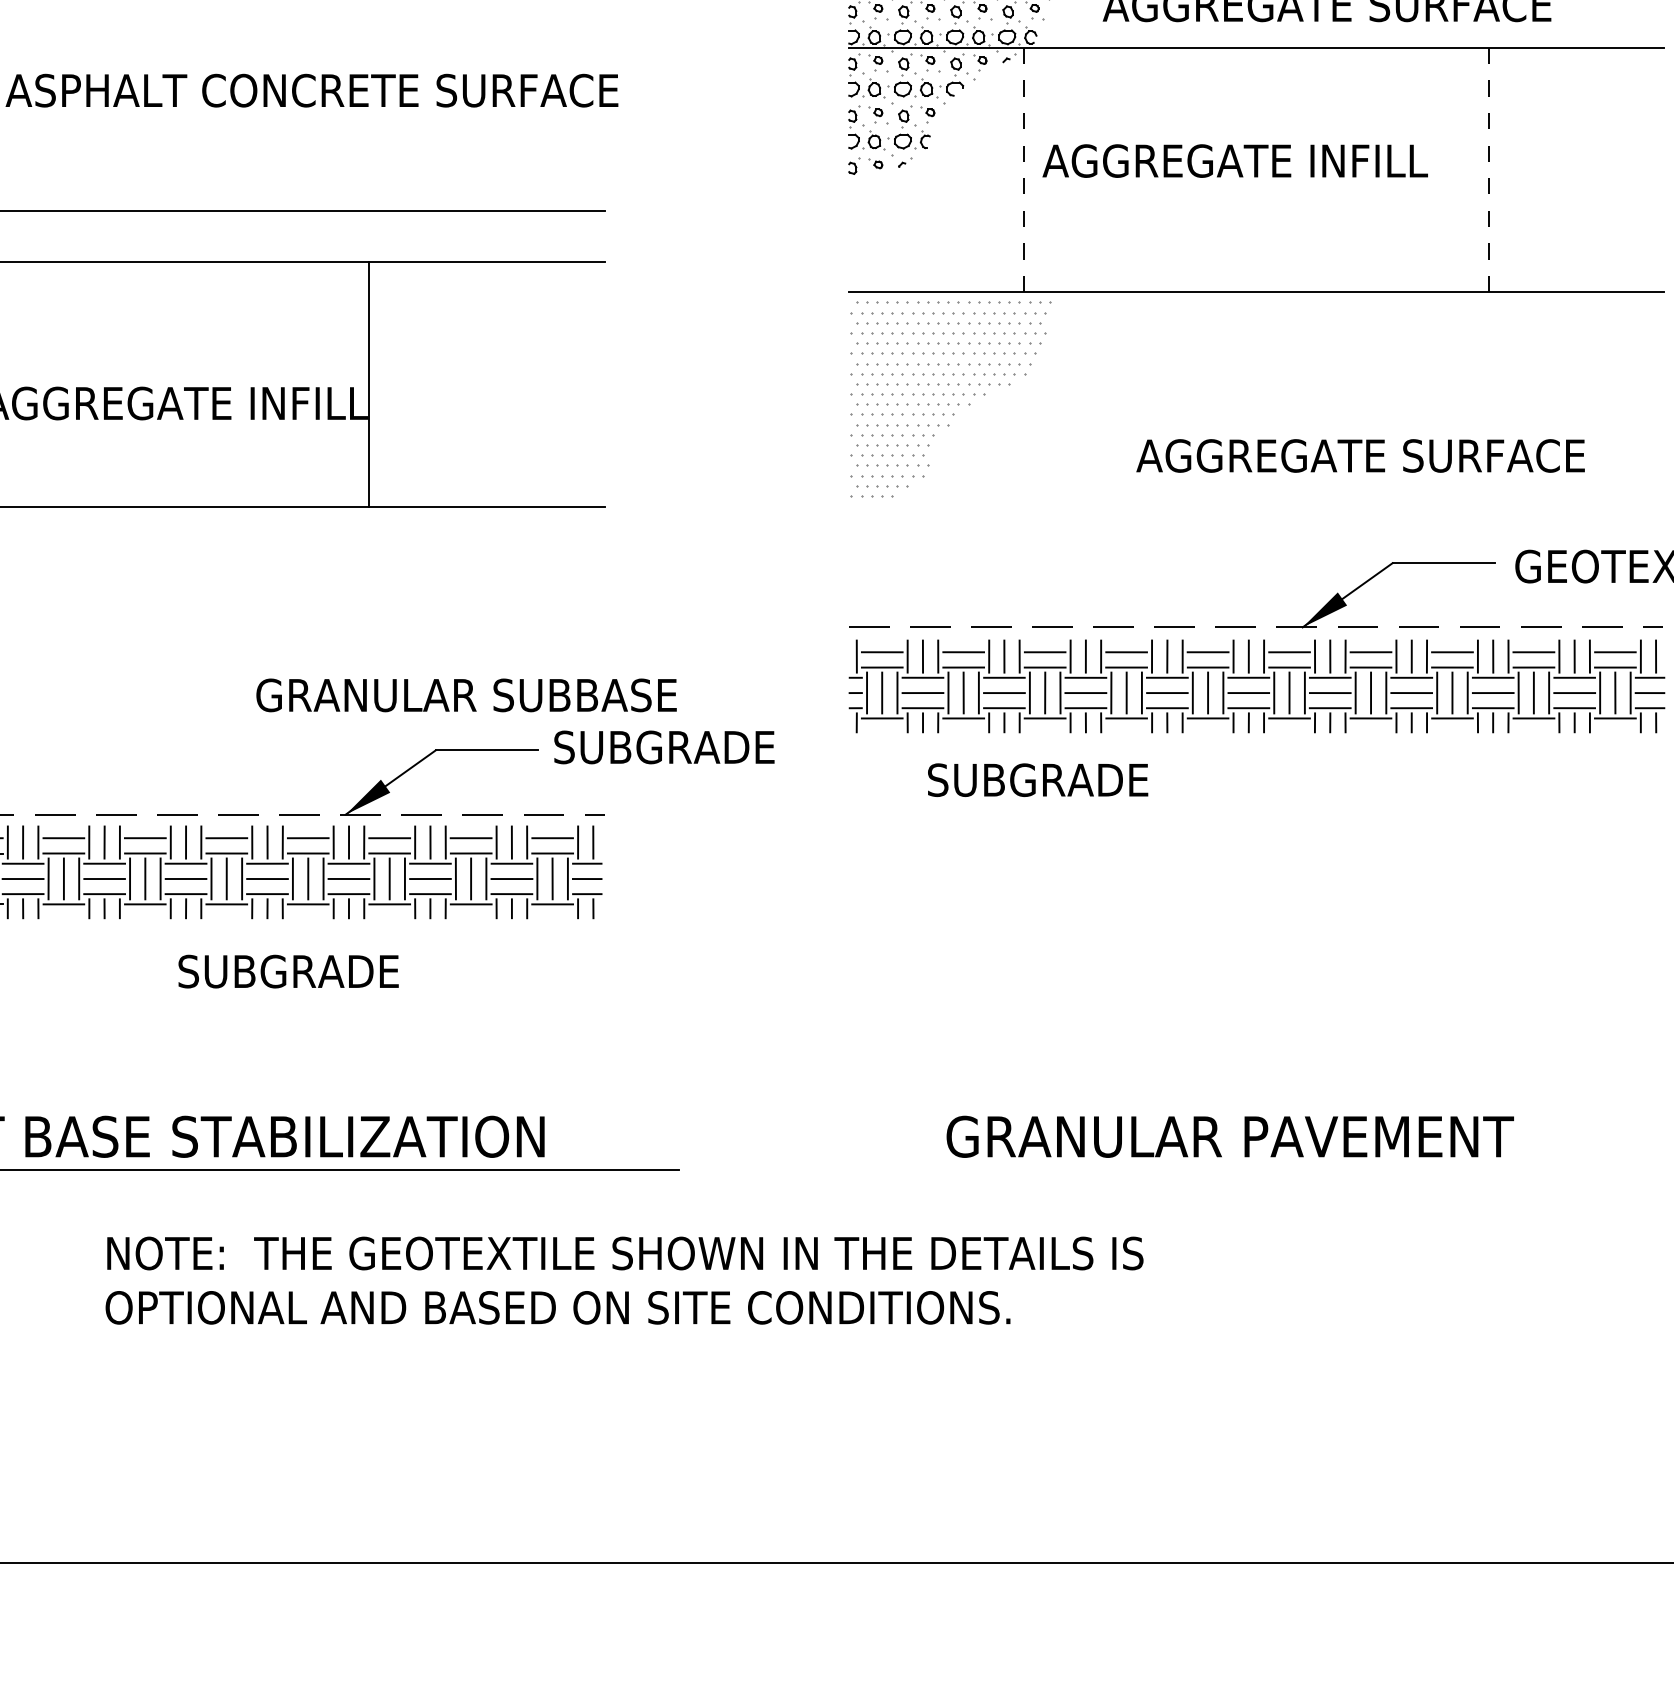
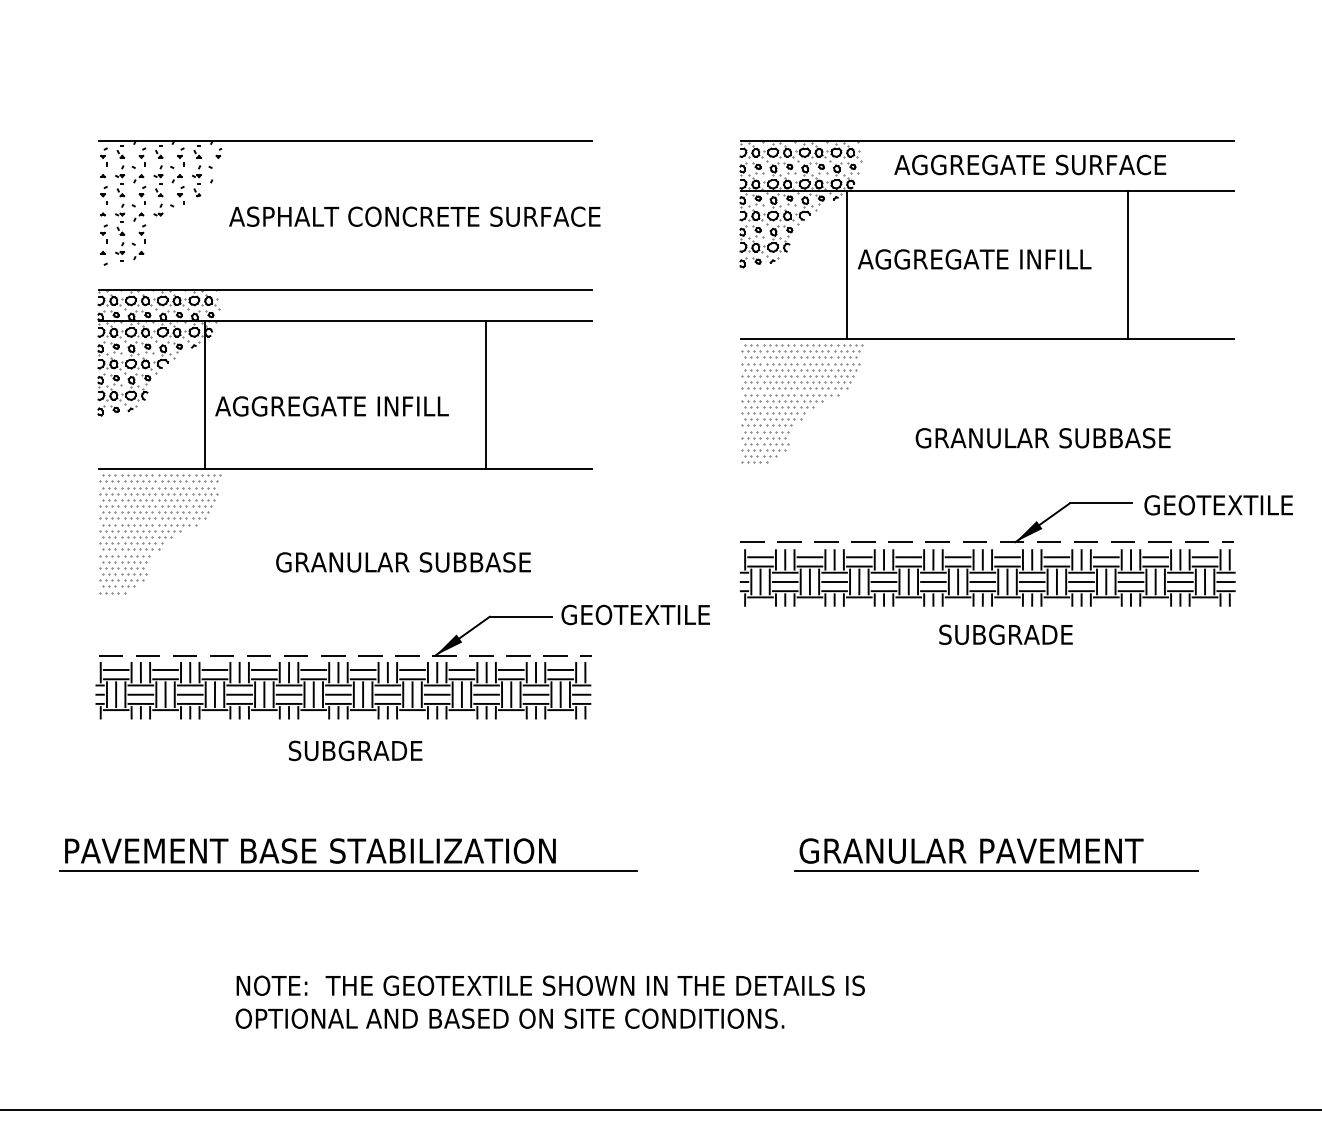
line: (1023, 169) -> (846, 264), dashed -> solid
line: (1489, 169) -> (1128, 264), dashed -> solid
line: (369, 383) -> (486, 394), moved
text: (1360, 456) -> (1050, 438), AGGREGATE SURFACE -> GRANULAR SUBBASE
text: (466, 695) -> (403, 562), moved
text: (675, 746) -> (635, 614), SUBGRADE -> GEOTEXTILE
text: (1037, 779) -> (1005, 634), moved
text: (288, 970) -> (355, 750), moved
line: (1271, 1170) -> (996, 871), added
text: (623, 1279) -> (549, 1001), moved

